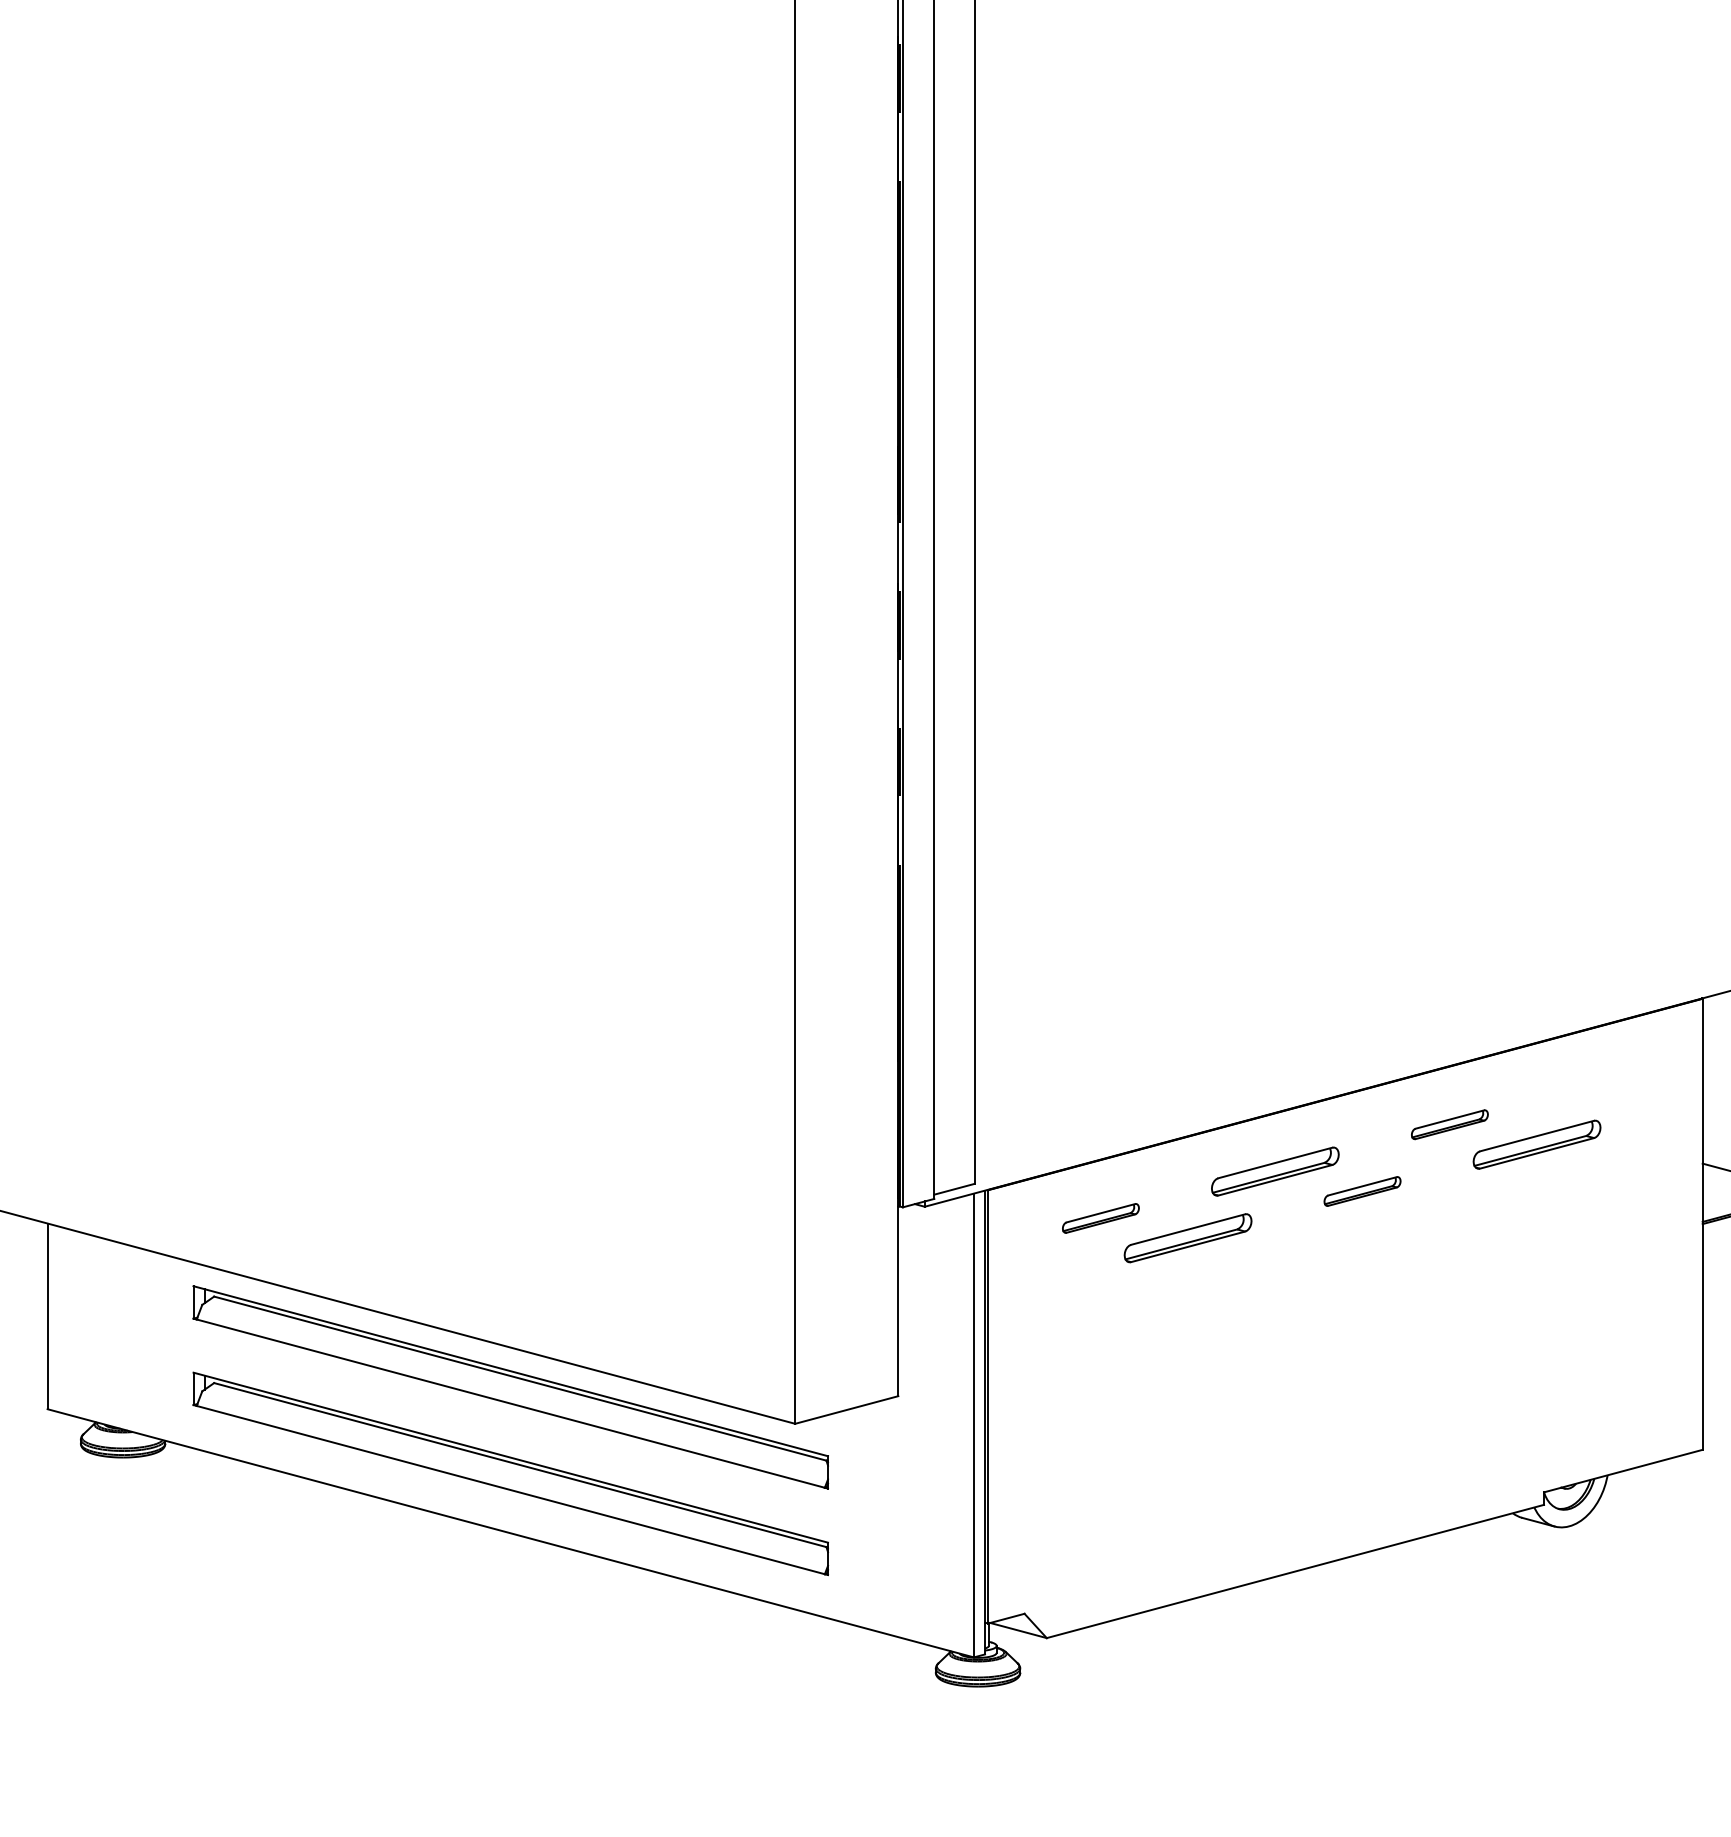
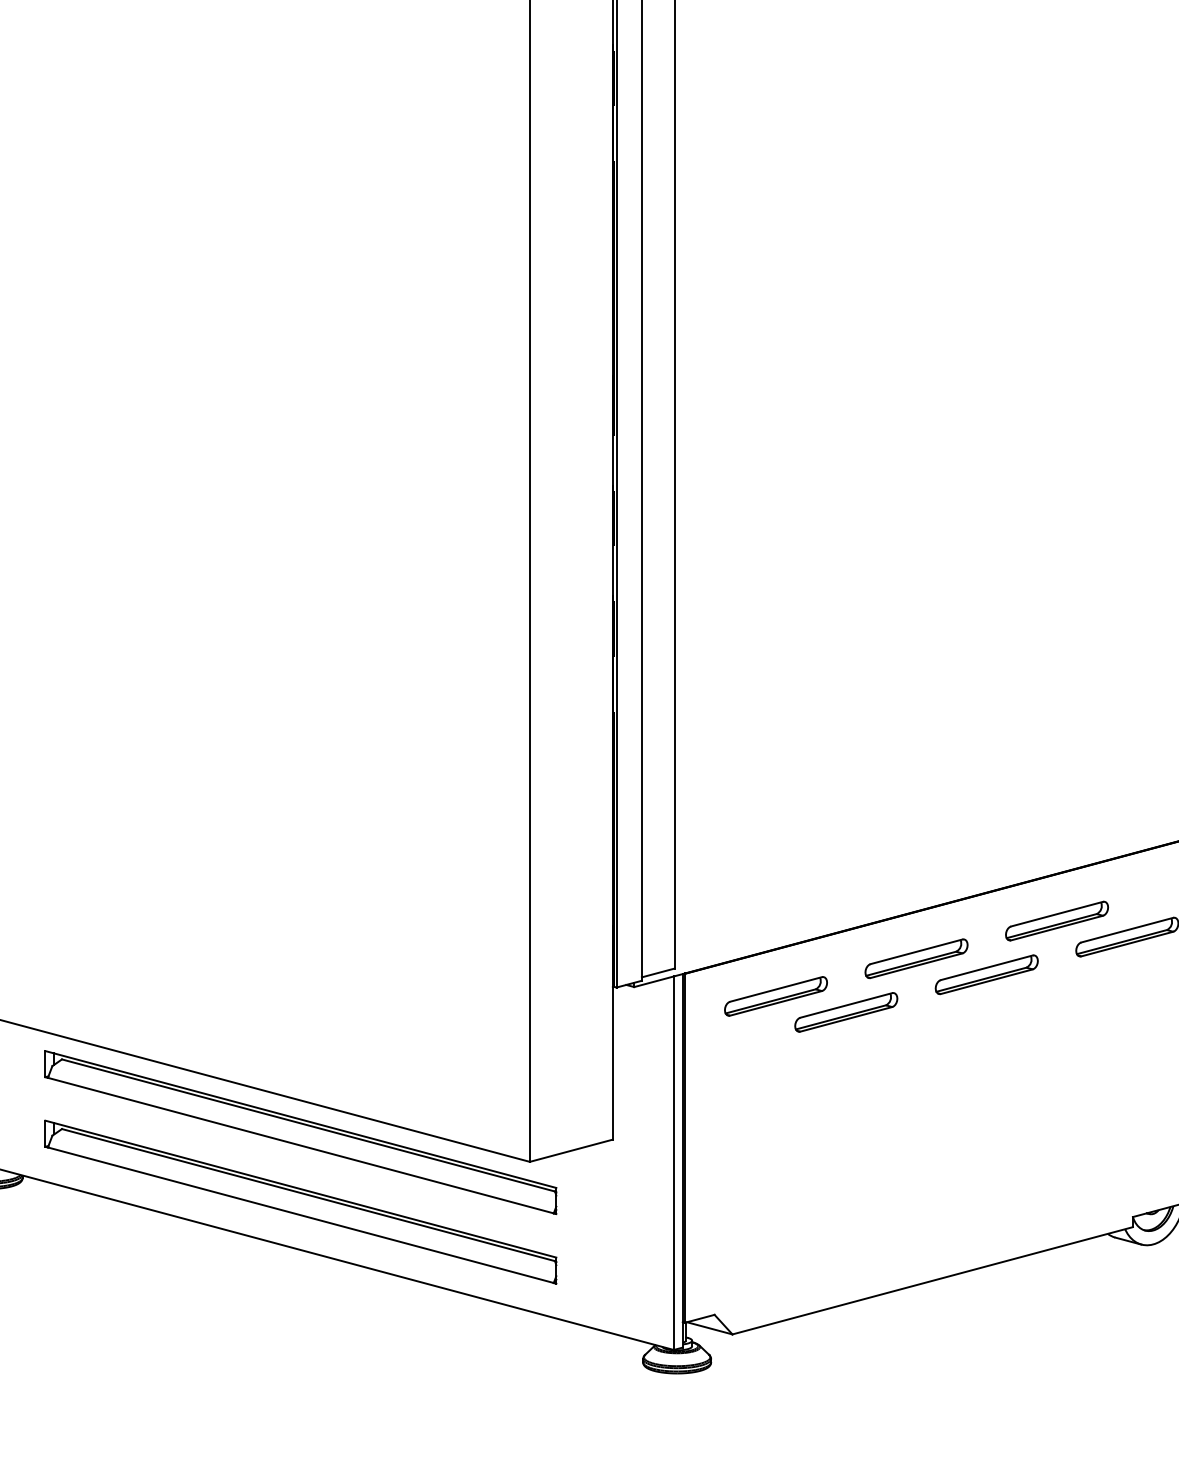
part: (1449, 1124) -> (1056, 920), size x1.67
part: (1362, 1191) -> (986, 974), size x1.67
part: (1100, 1218) -> (775, 996), size x1.67

